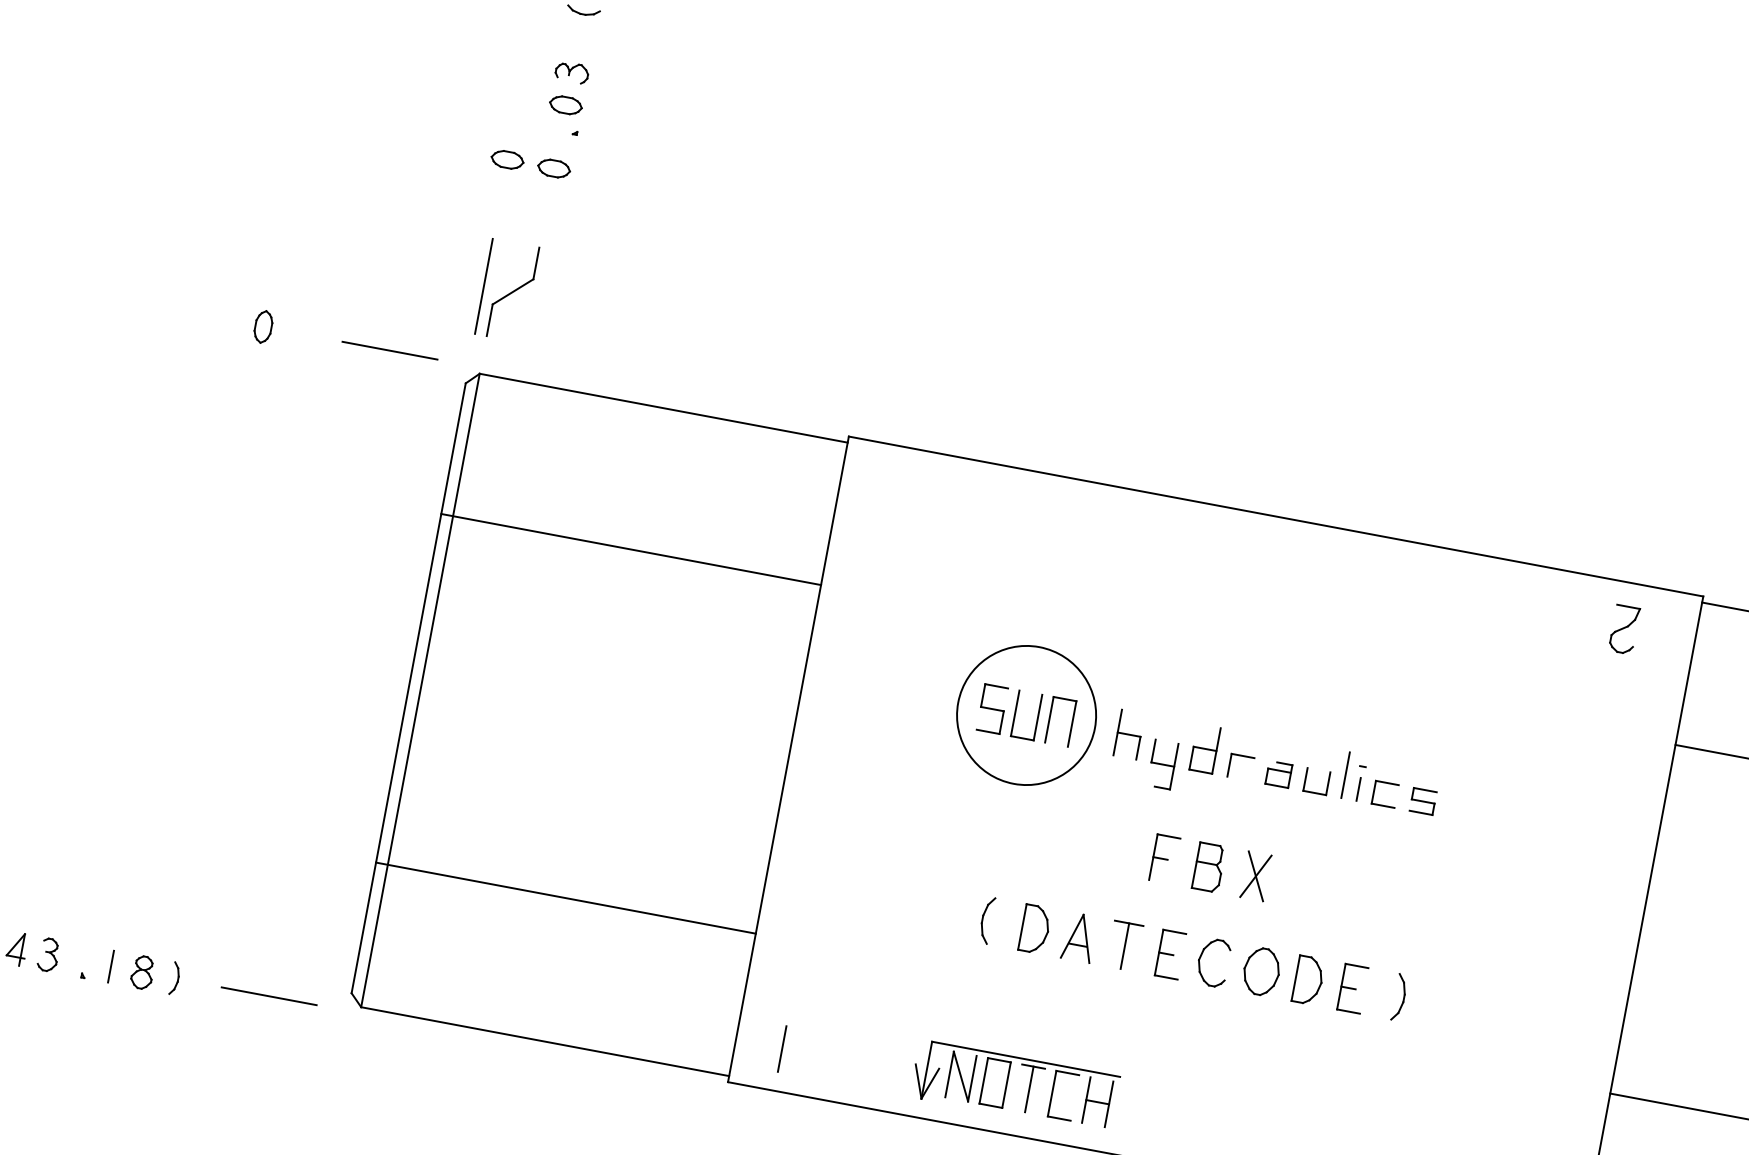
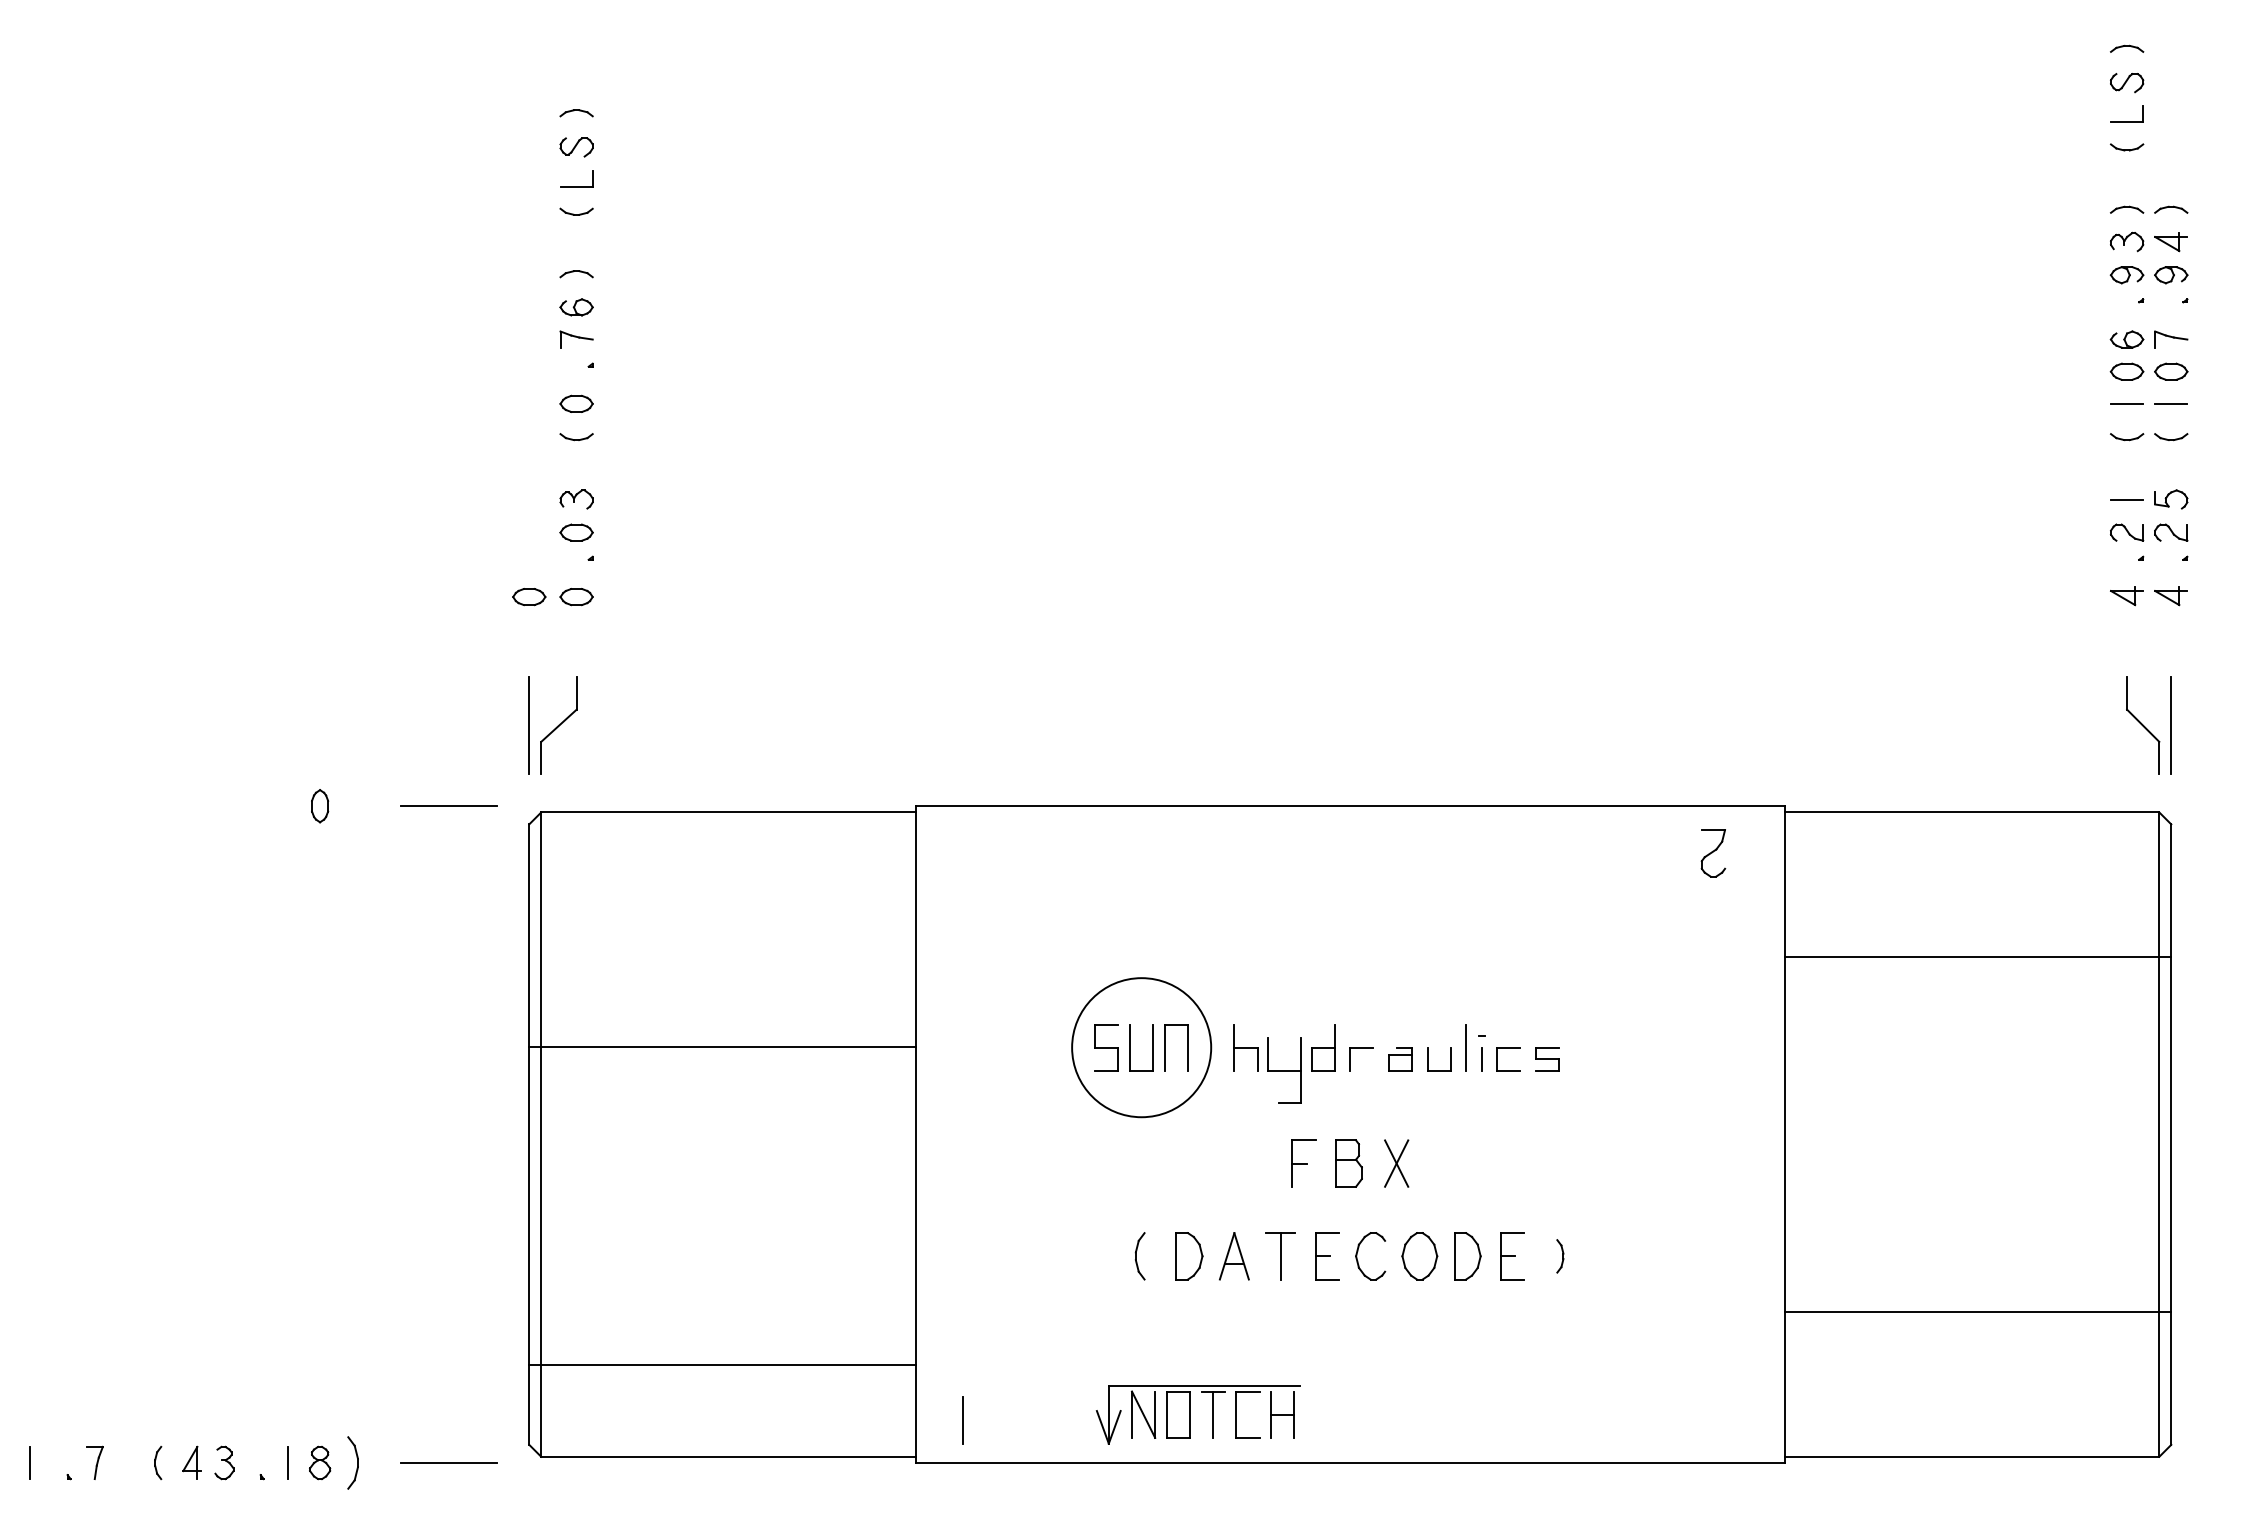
line: (631, 549) -> (722, 1047), moved
part: (1162, 764) -> (1284, 1070), size x1.4
line: (566, 897) -> (722, 1364), moved
part: (175, 978) -> (353, 1462), size x1.6
part: (1399, 997) -> (1560, 1256), size x0.7

